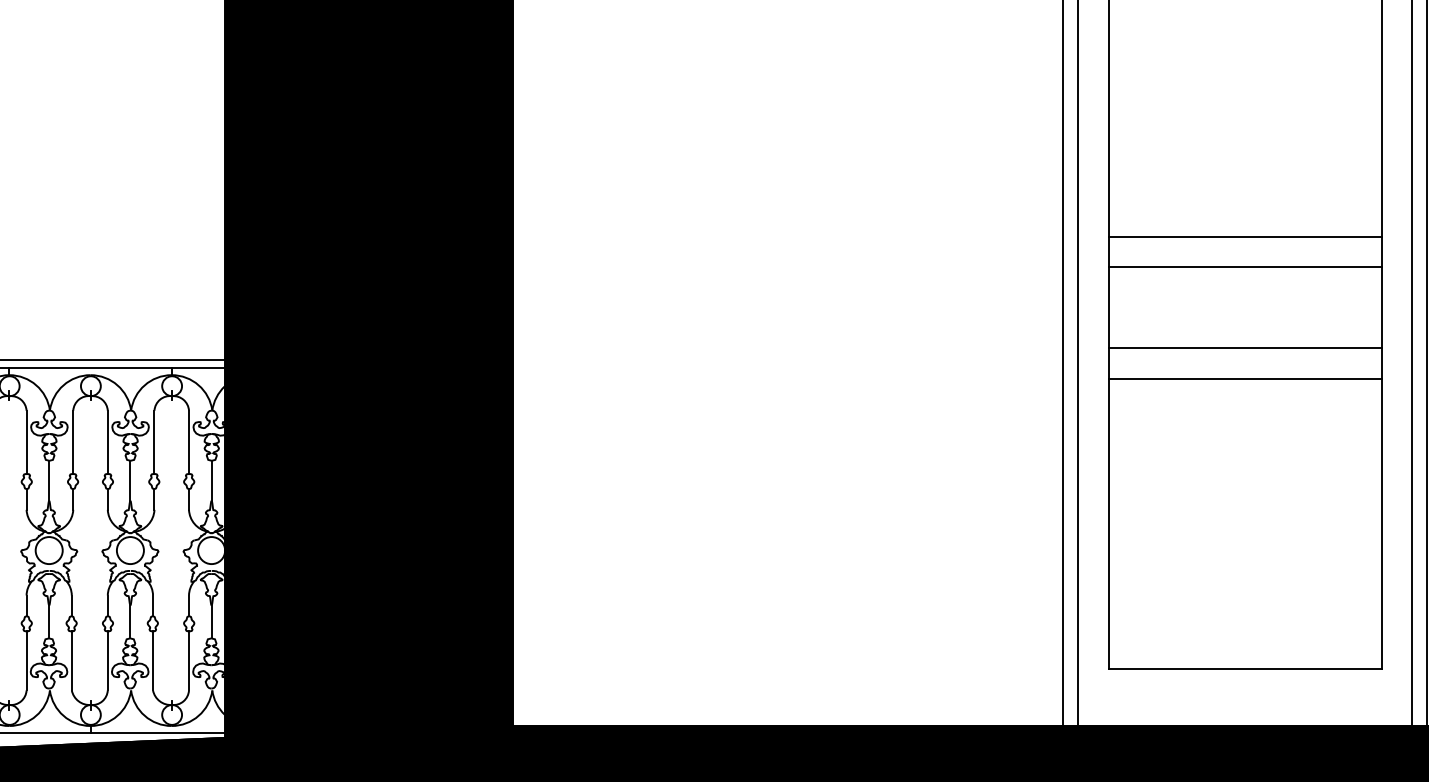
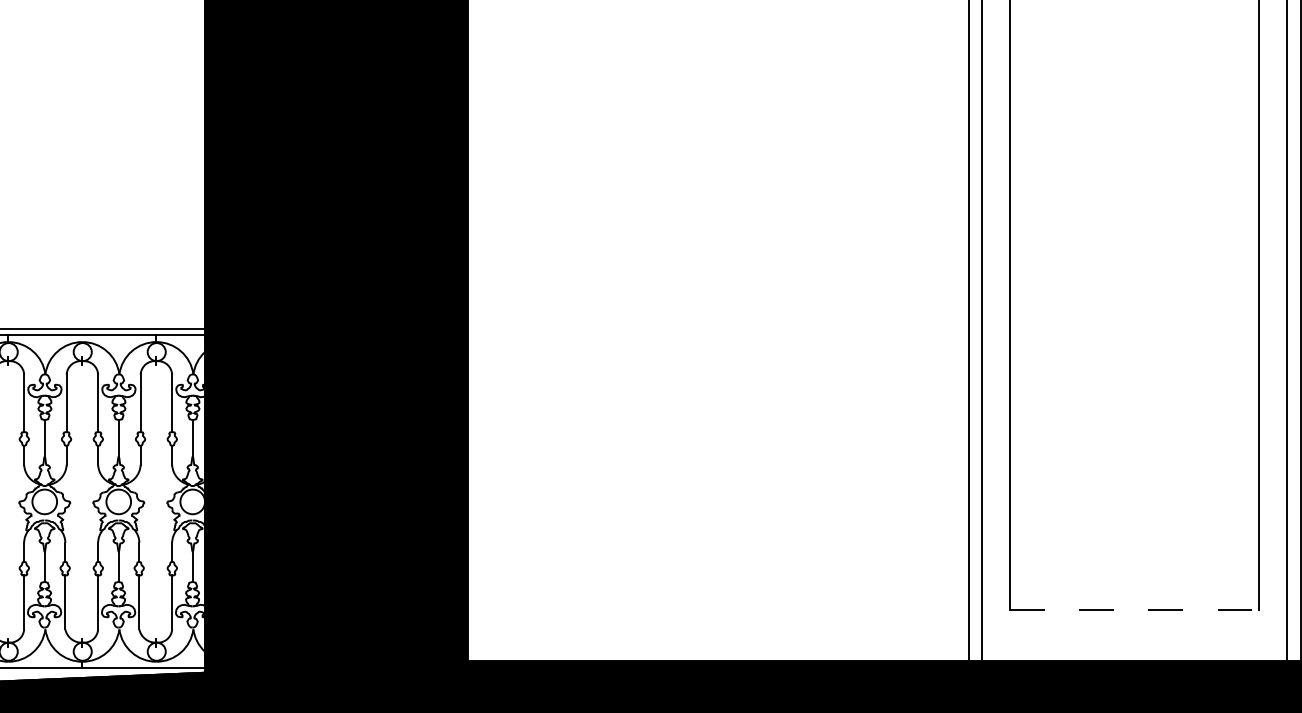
line: (1245, 237) -> (1134, 216), removed
line: (1245, 266) -> (1134, 243), removed
line: (1245, 348) -> (1134, 317), removed
line: (1245, 378) -> (1134, 345), removed
line: (1246, 668) -> (1135, 609), solid -> dashed

